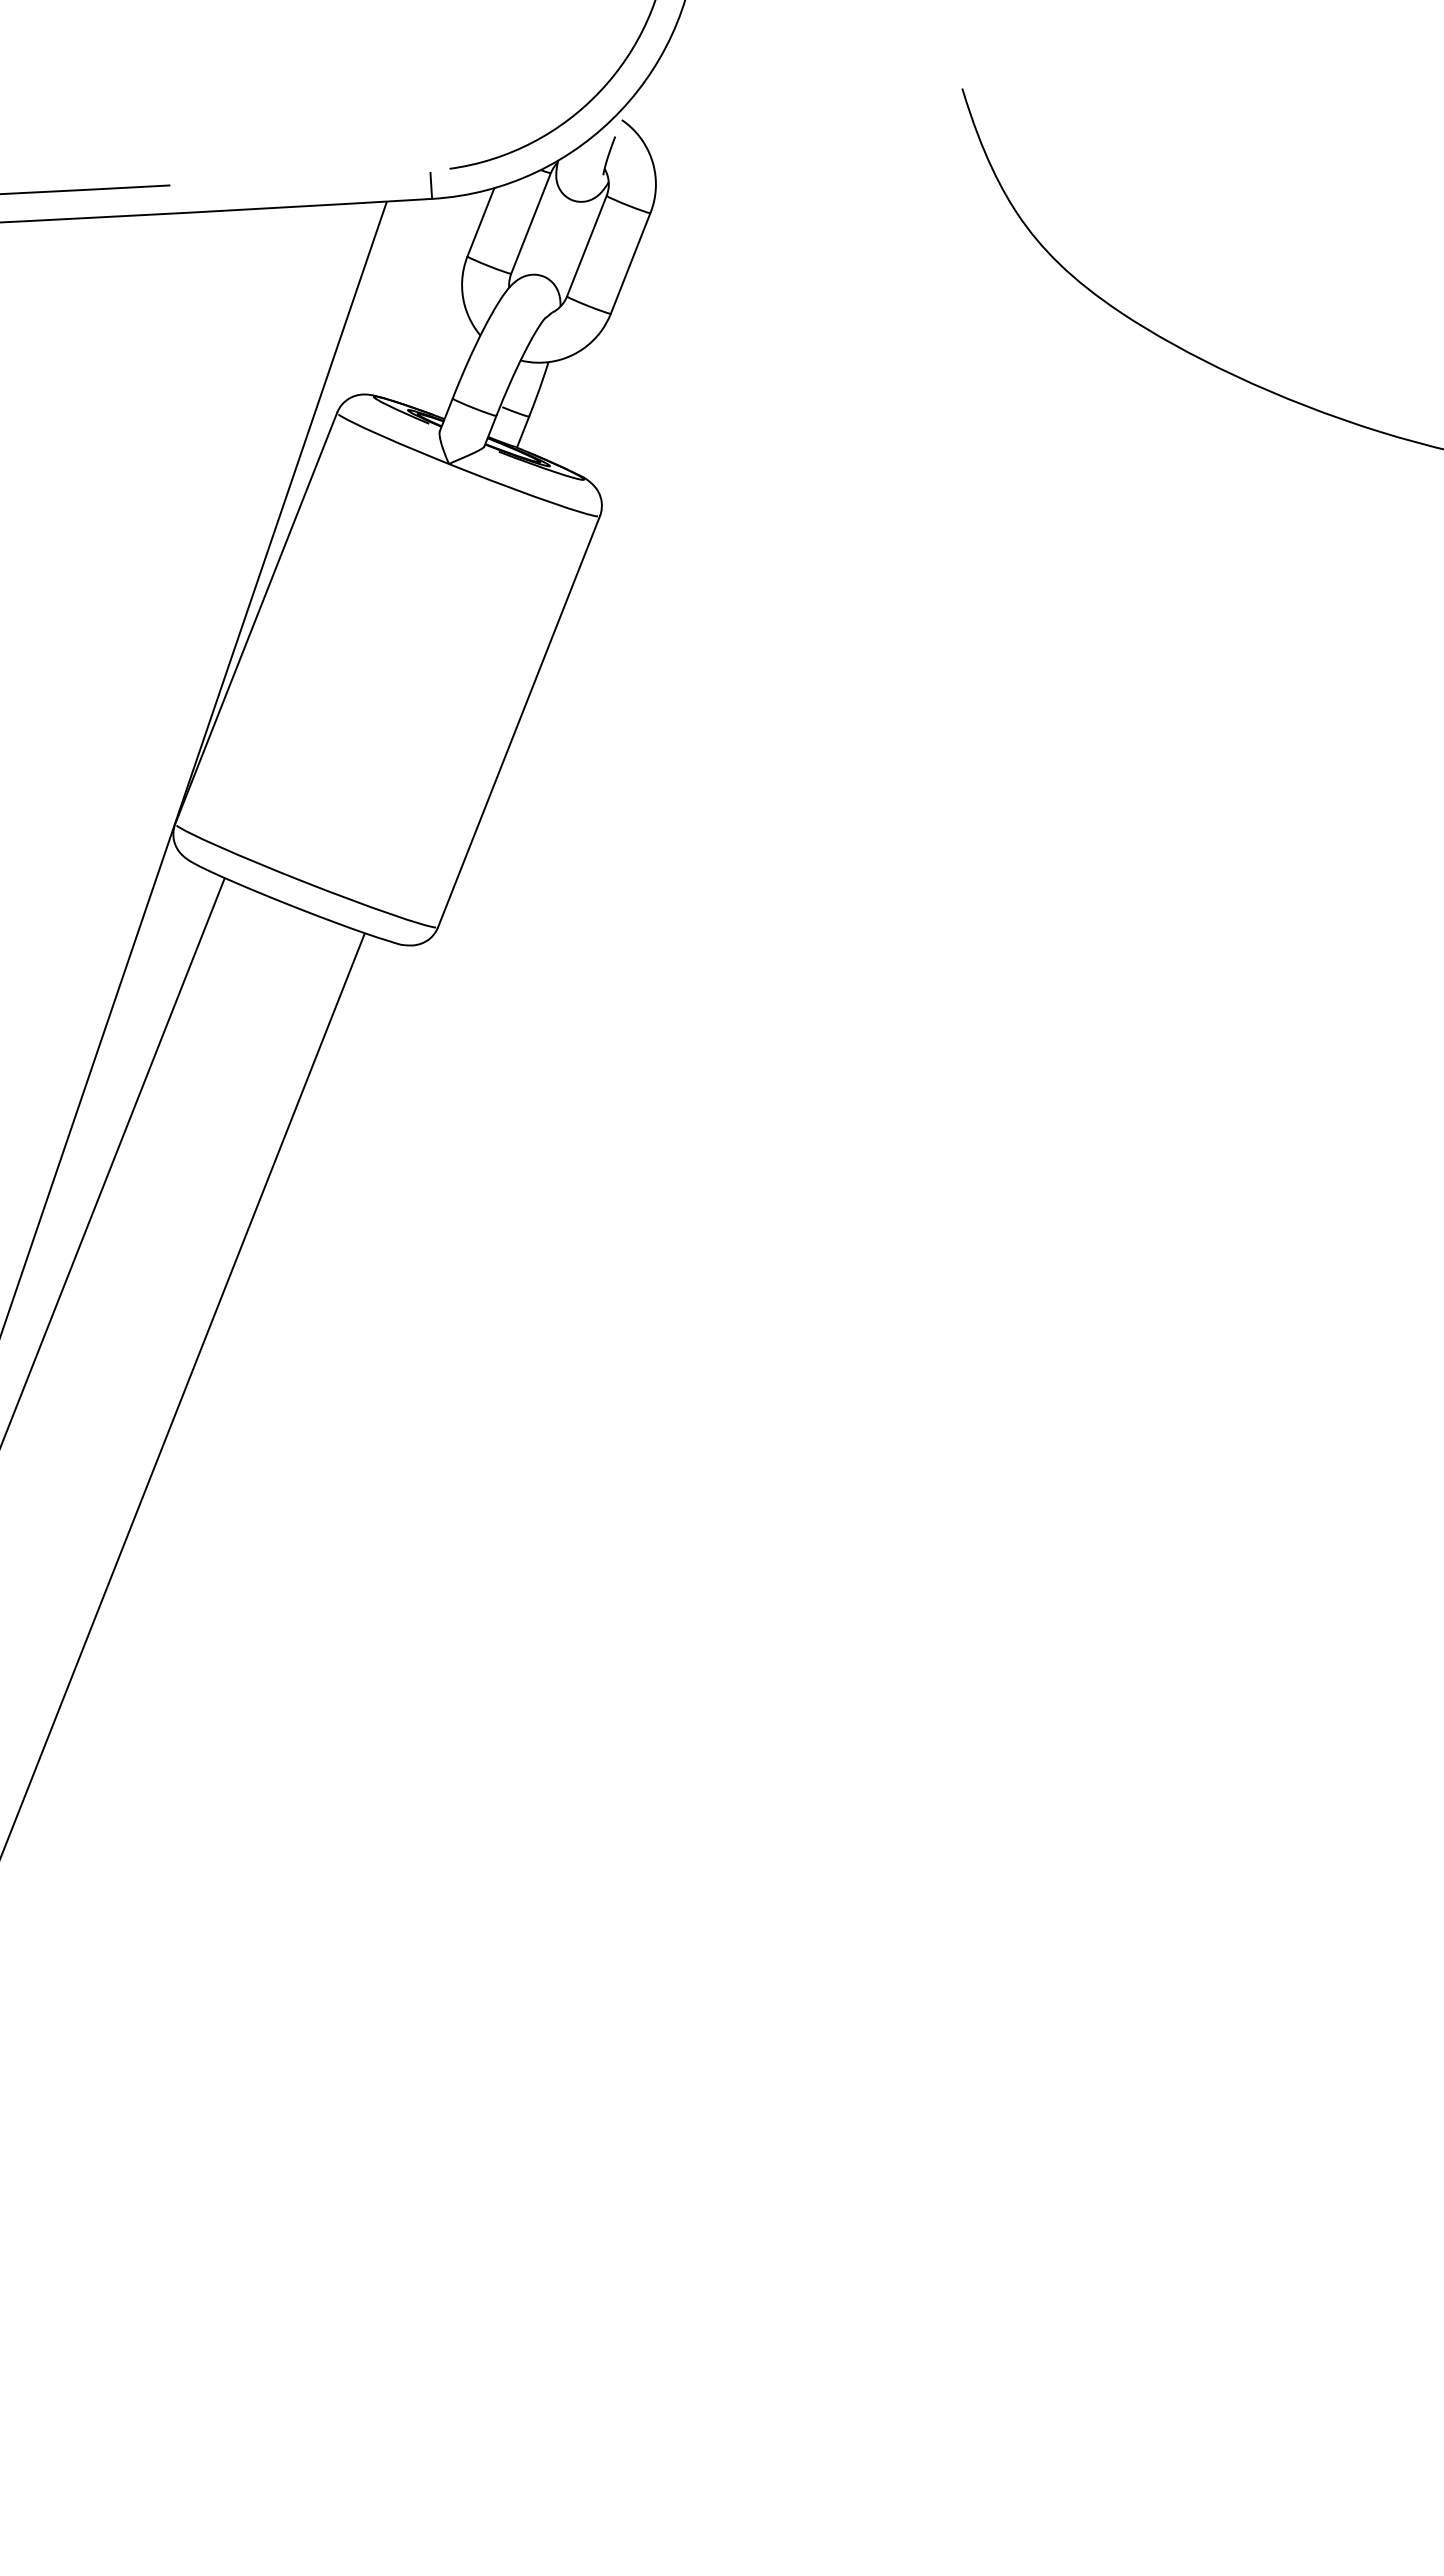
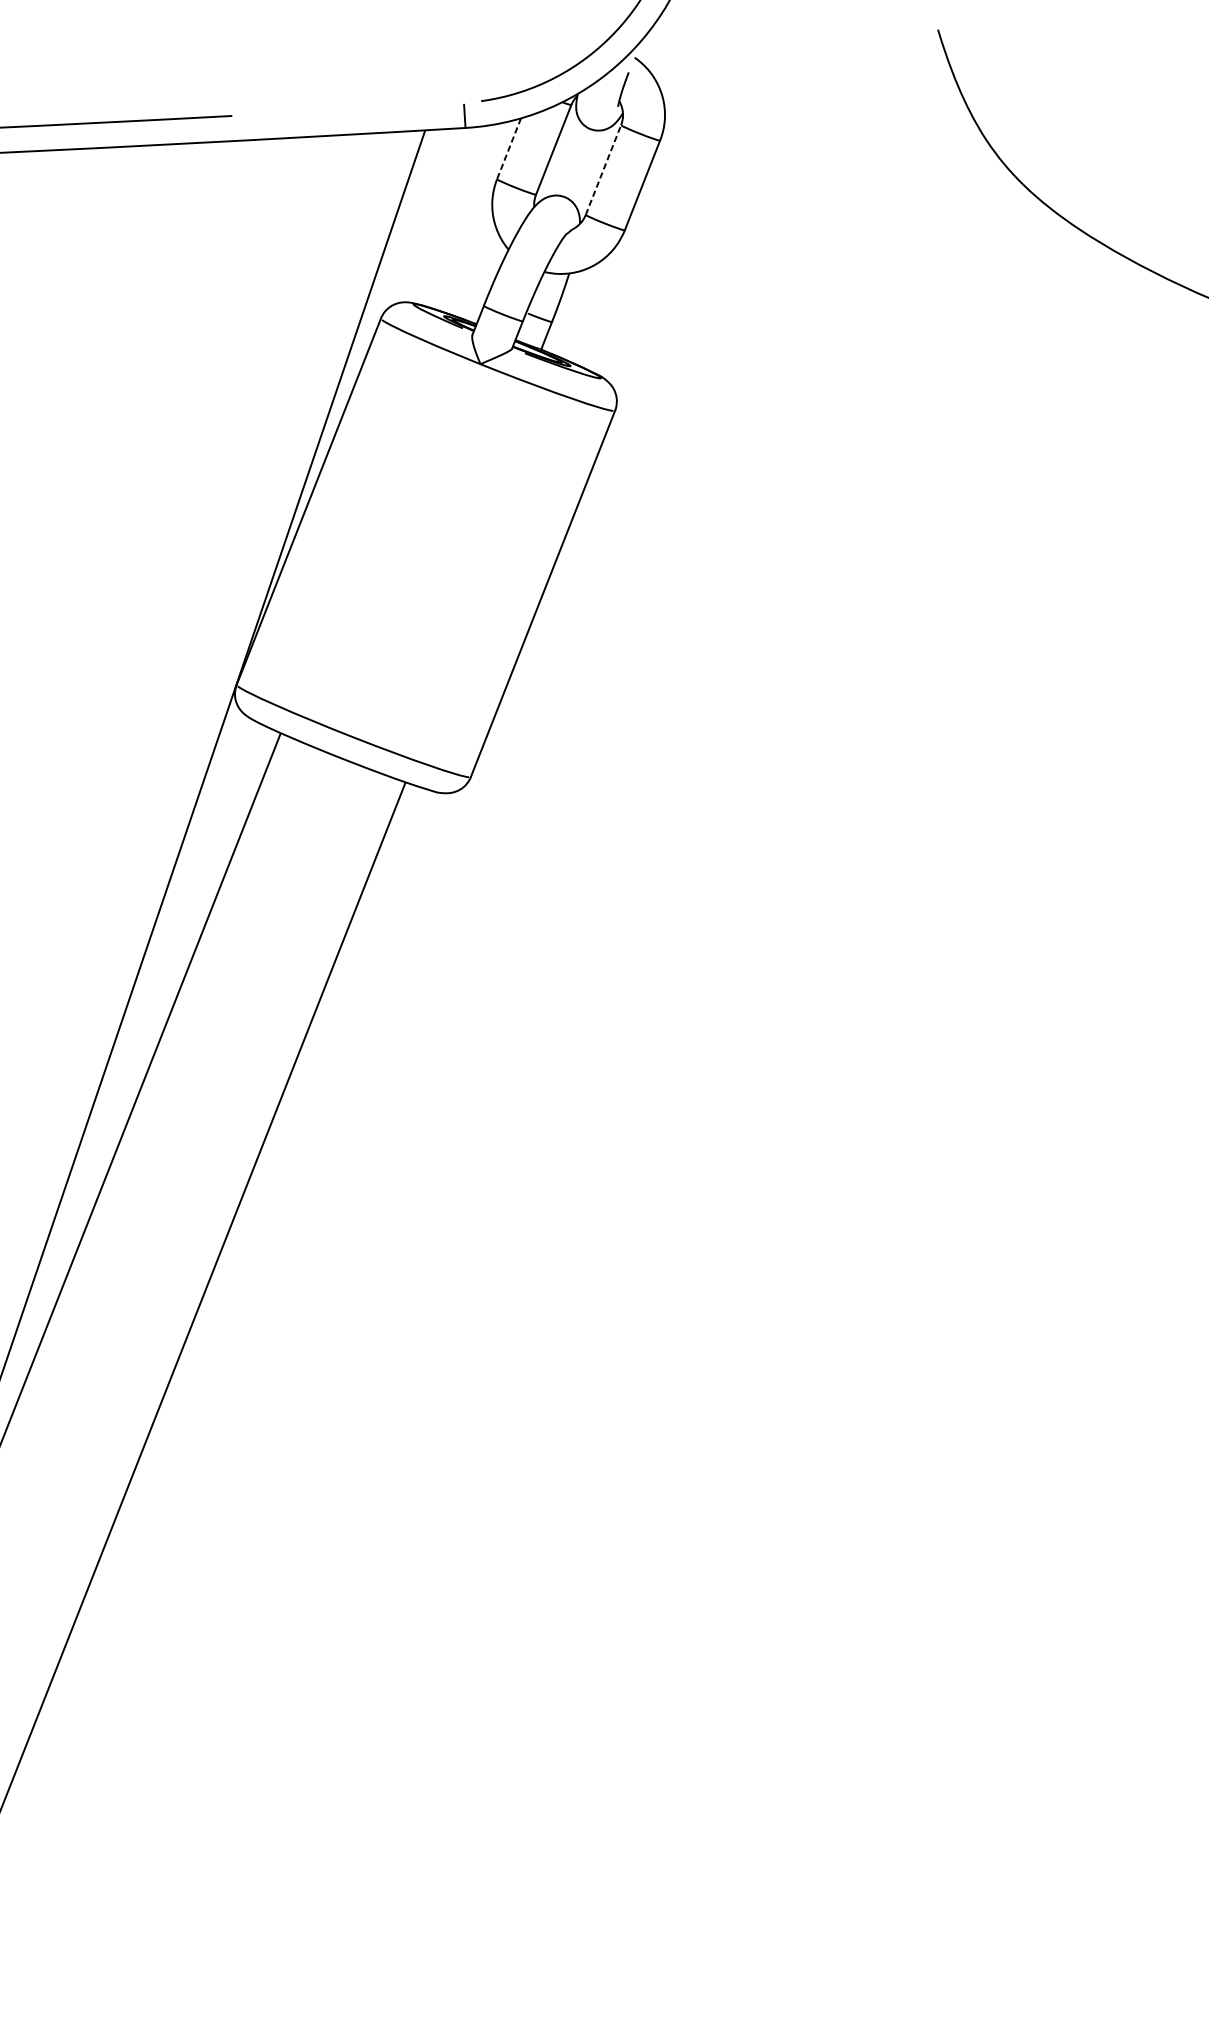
line: (480, 222) -> (508, 149), solid -> dashed
line: (587, 245) -> (604, 169), solid -> dashed

